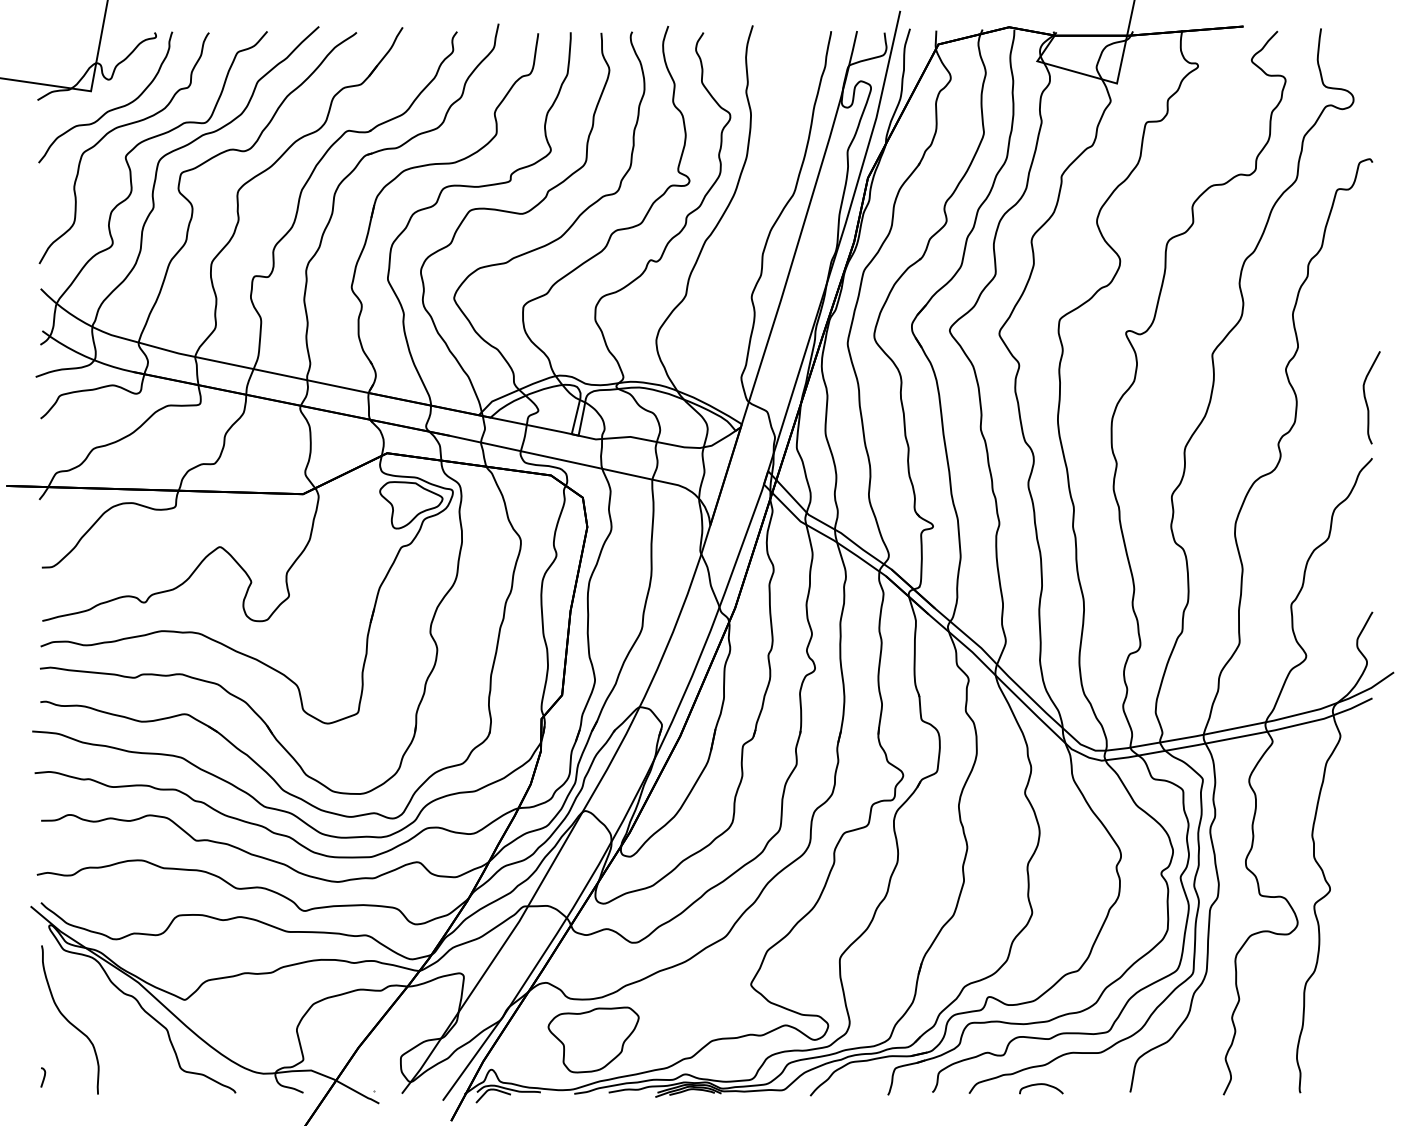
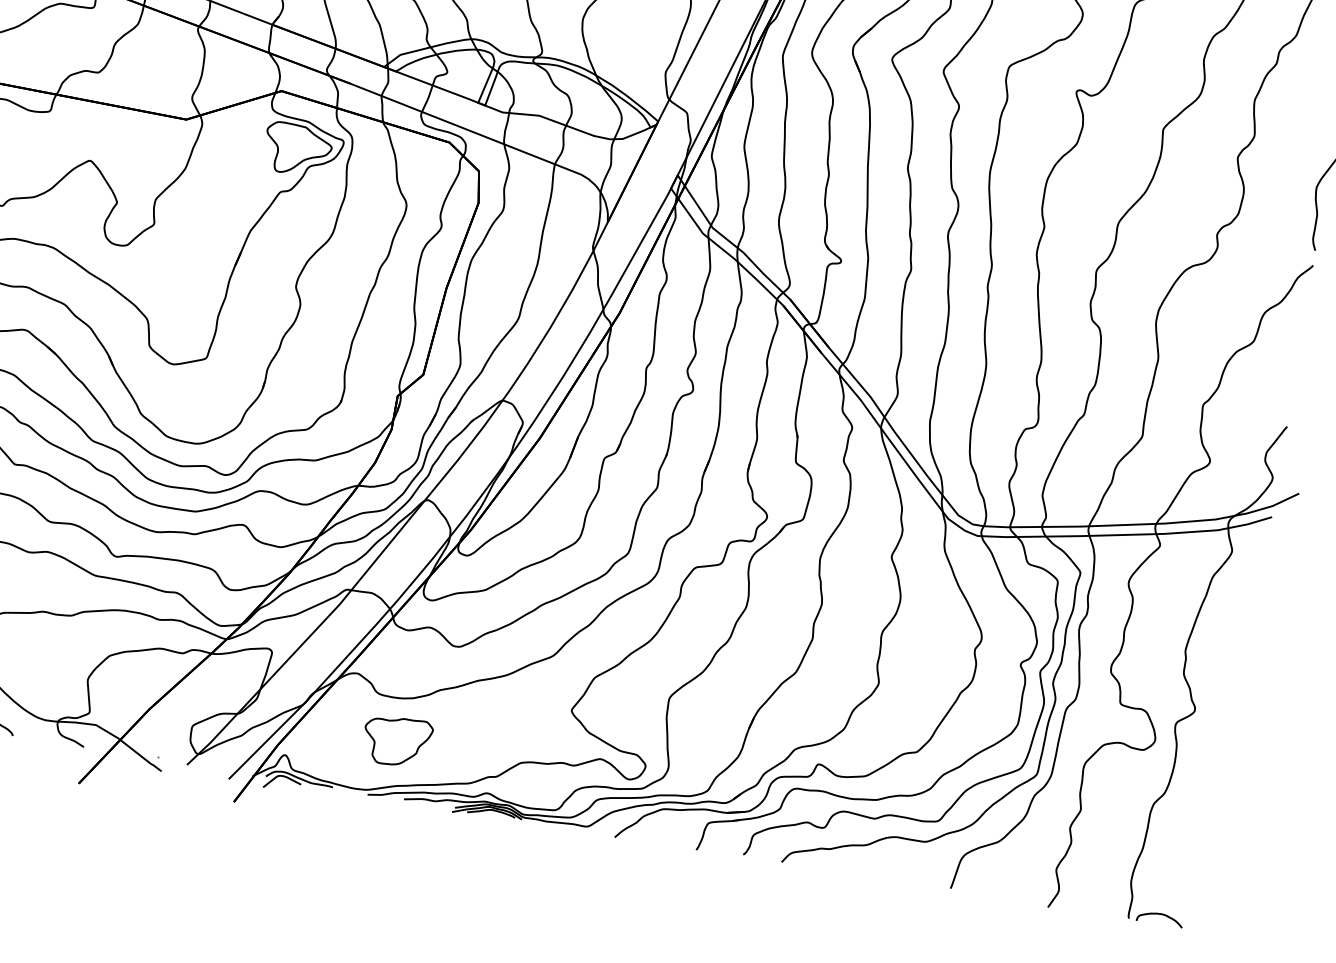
part: (593, 1039) -> (397, 740), size x0.7
curve: (1039, 1085) -> (1158, 915), moved

